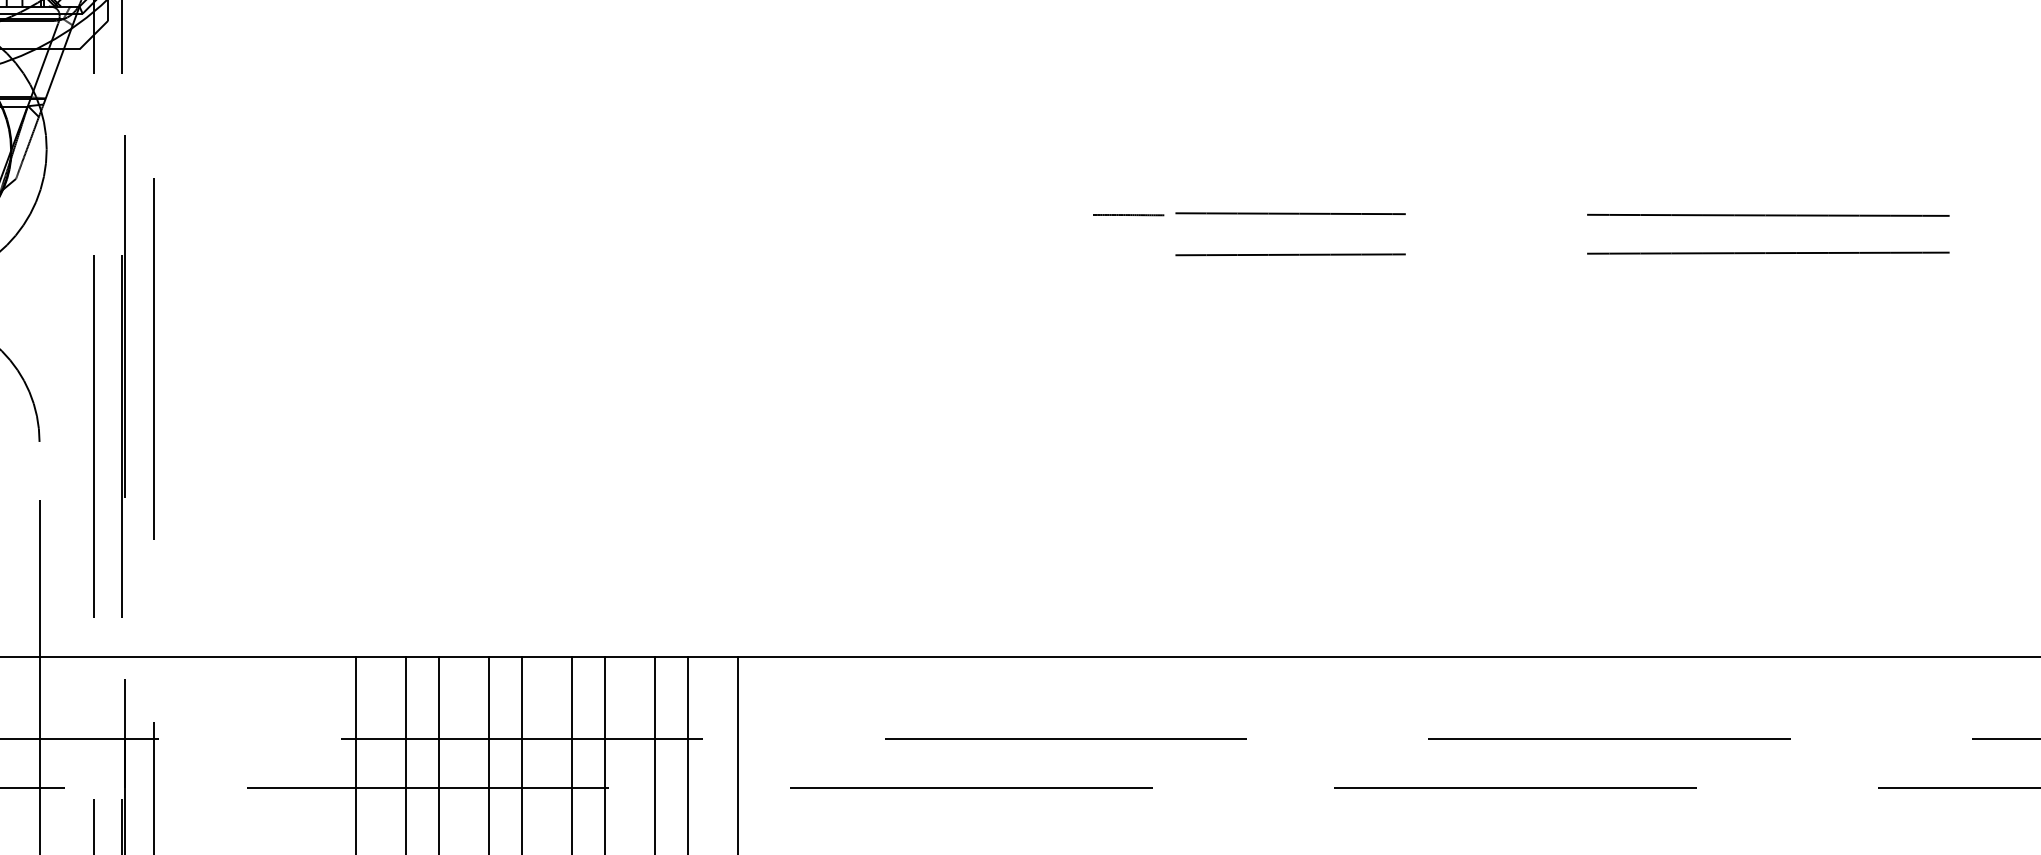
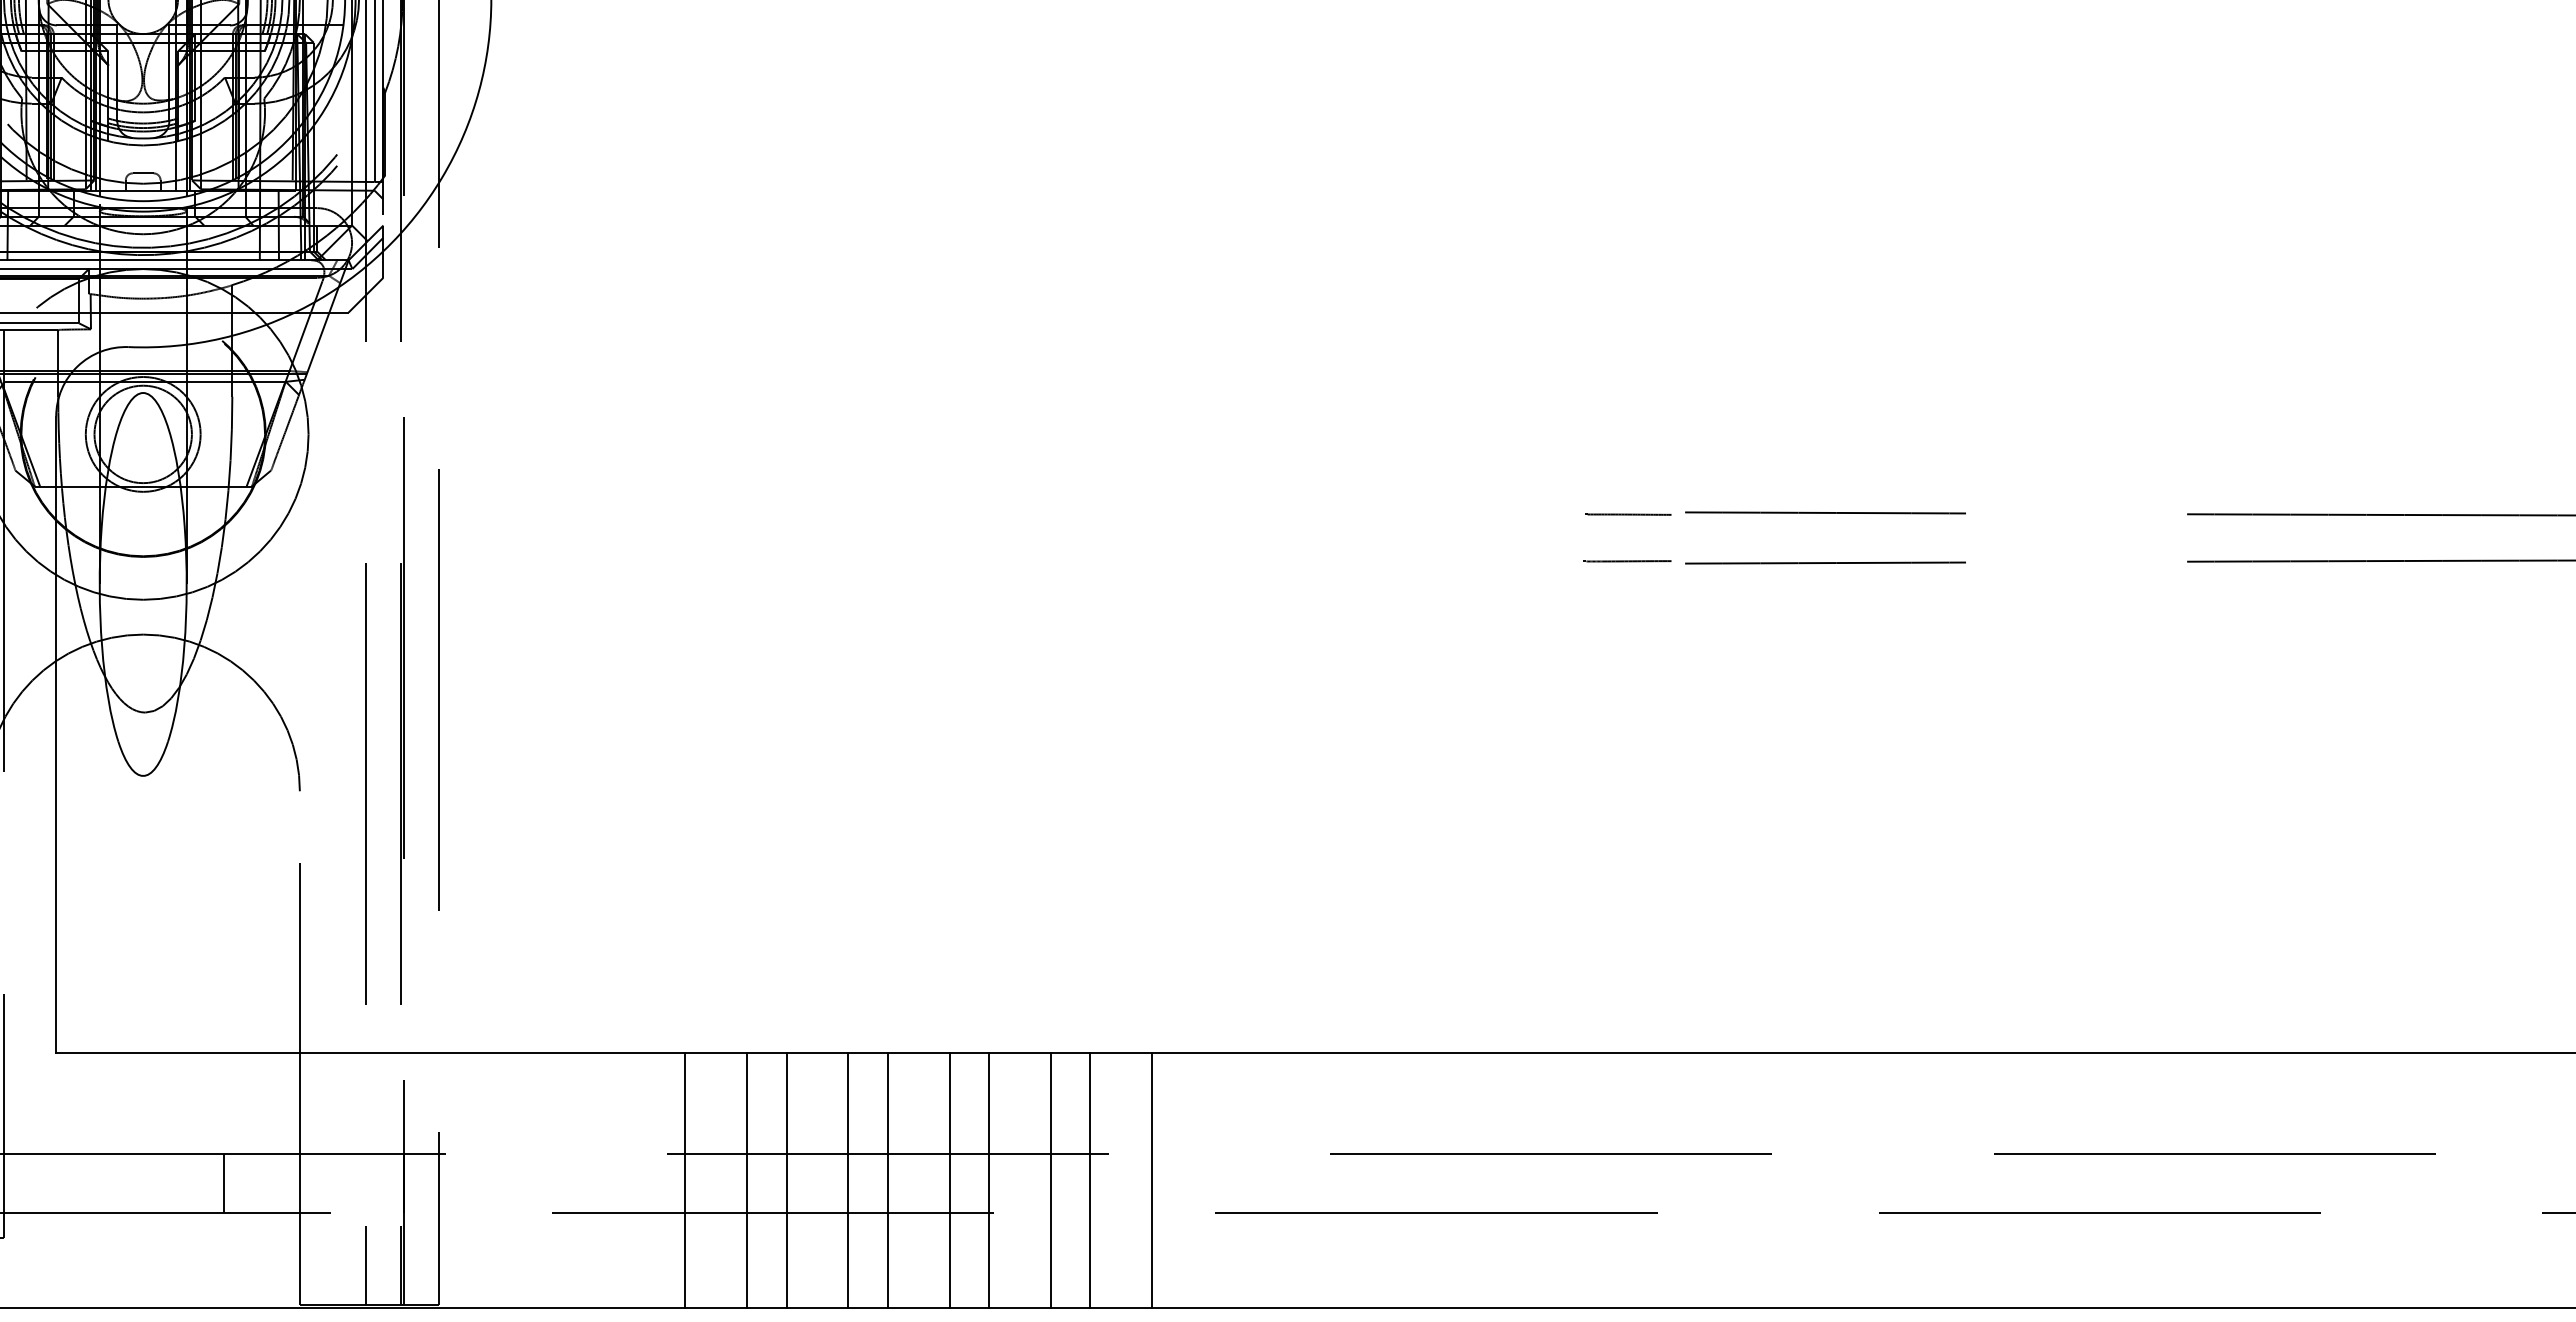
line: (1128, 253) -> (1627, 561), added

